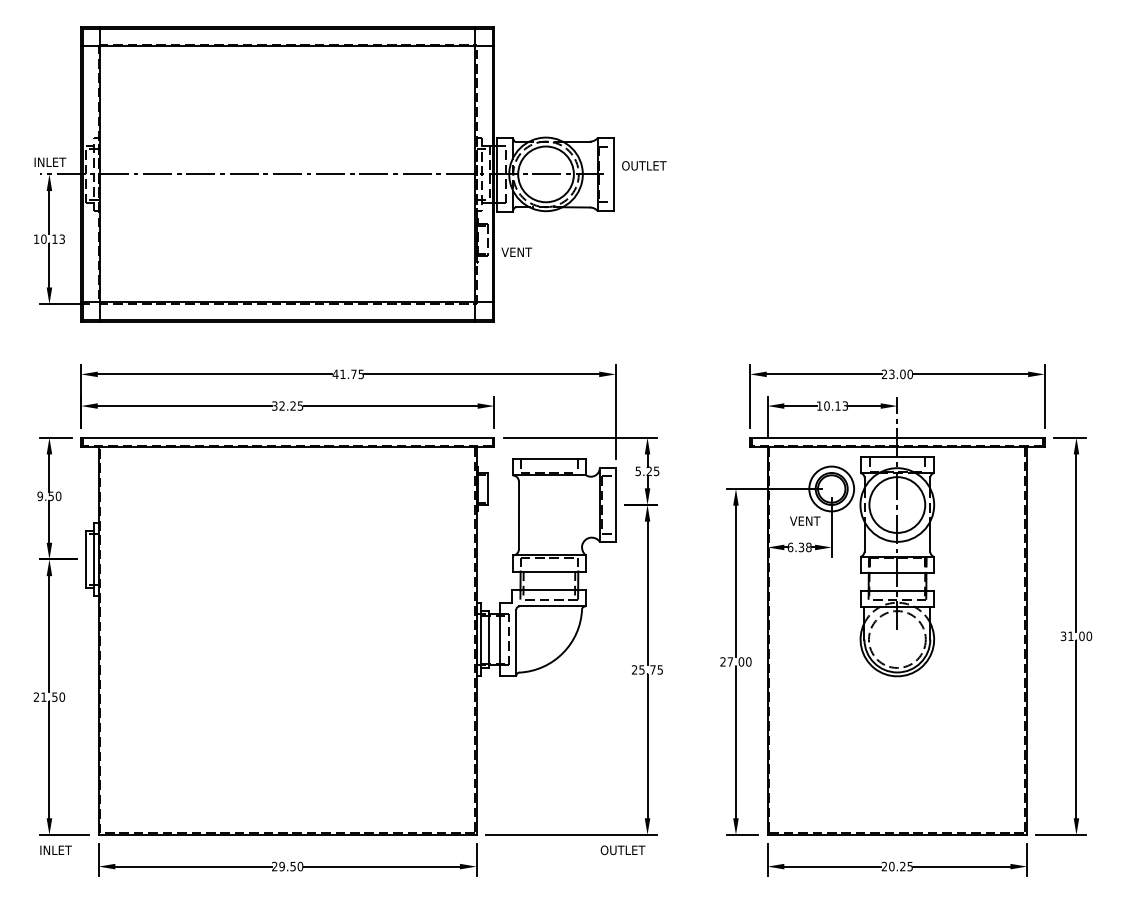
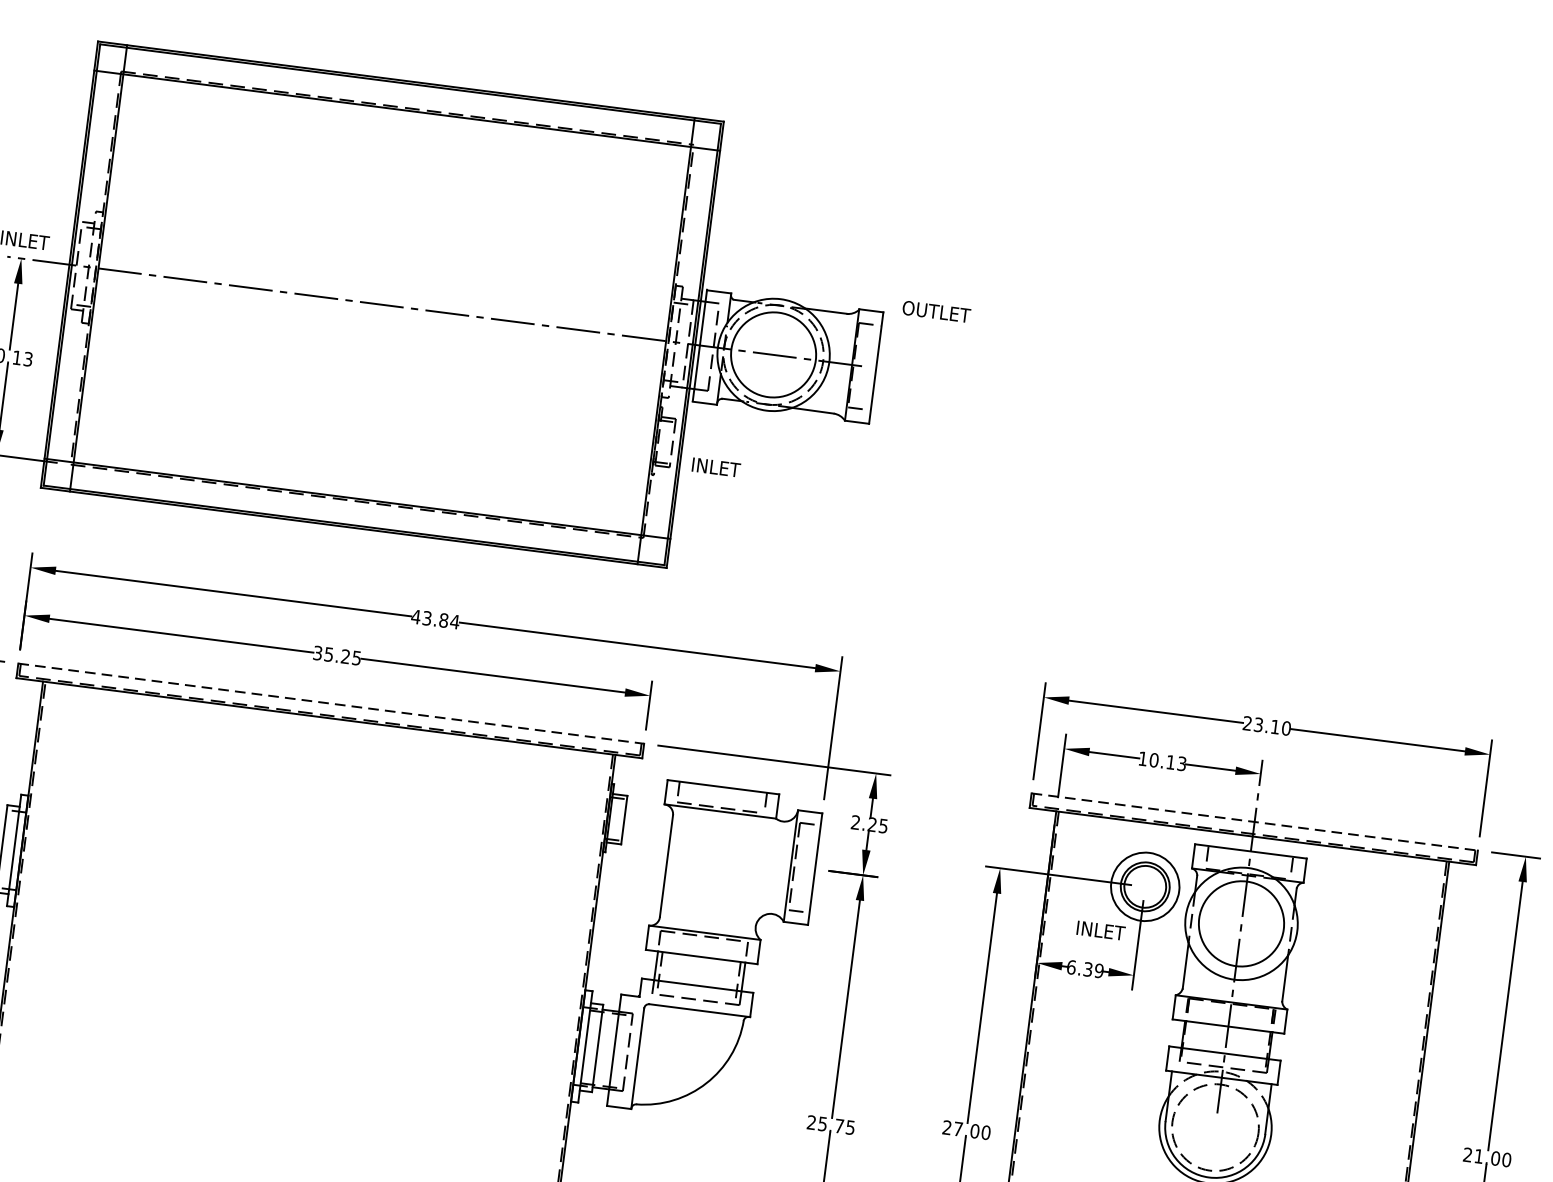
text: (644, 165) -> (936, 311), moved
text: (517, 251) -> (715, 466), VENT -> INLET
text: (352, 374) -> (441, 620), 41.75 -> 43.84
text: (902, 374) -> (1274, 727), 23.00 -> 23.10
text: (281, 405) -> (328, 653), 32.25 -> 35.25
line: (287, 437) -> (330, 703), solid -> dashed
line: (897, 437) -> (1254, 821), solid -> dashed
text: (637, 471) -> (854, 822), 5.25 -> 2.25
text: (806, 520) -> (1100, 929), VENT -> INLET
text: (808, 547) -> (1098, 970), 6.38 -> 6.39
text: (1063, 636) -> (1467, 1155), 31.00 -> 21.00

